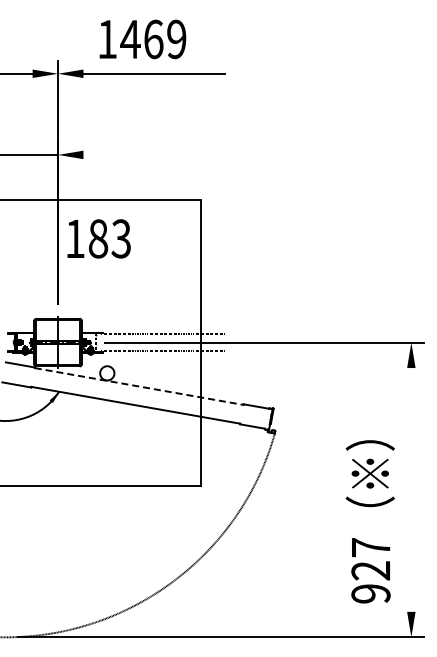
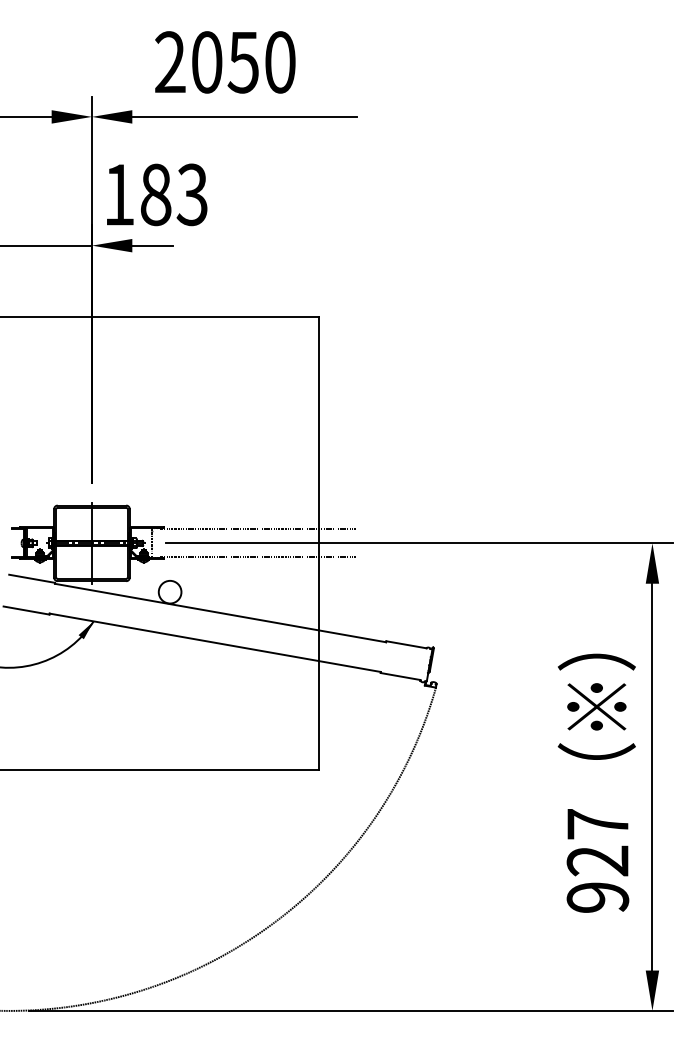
text: (142, 39) -> (225, 62), 1469 -> 2050
line: (95, 154) -> (151, 244), added
text: (98, 238) -> (156, 194), moved
line: (139, 386) -> (221, 613), dashed -> solid
line: (411, 489) -> (652, 776), added
text: (369, 521) -> (595, 782), moved

